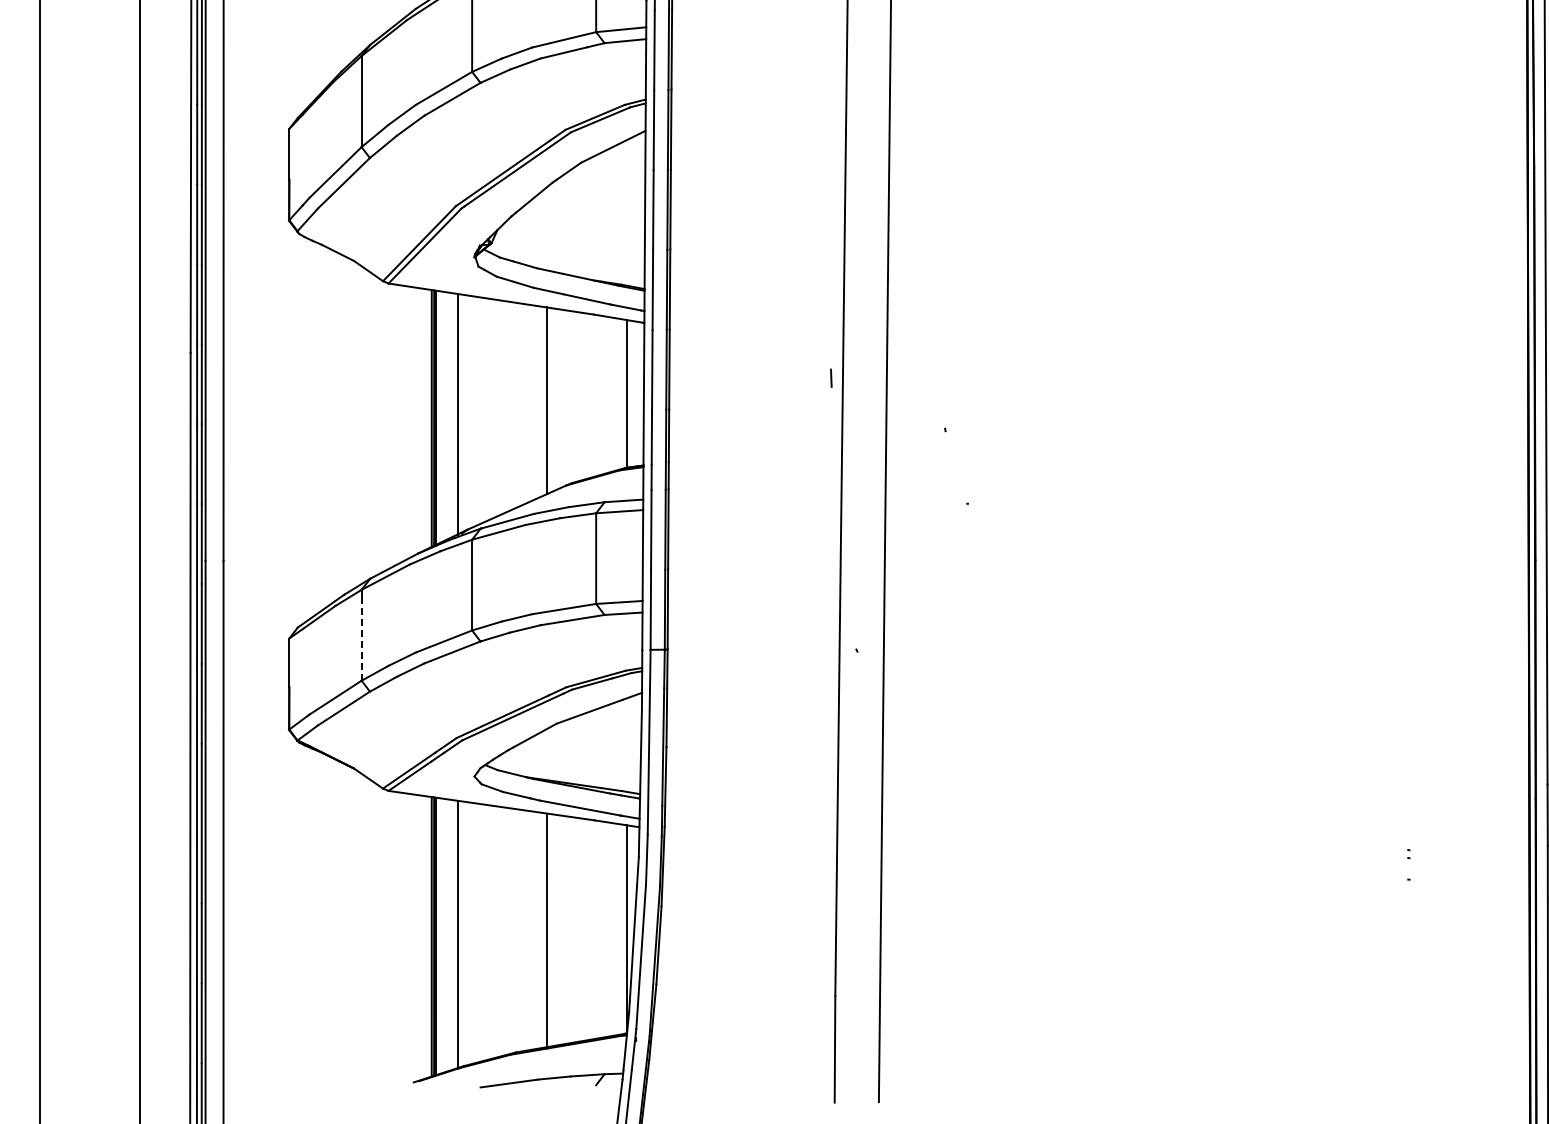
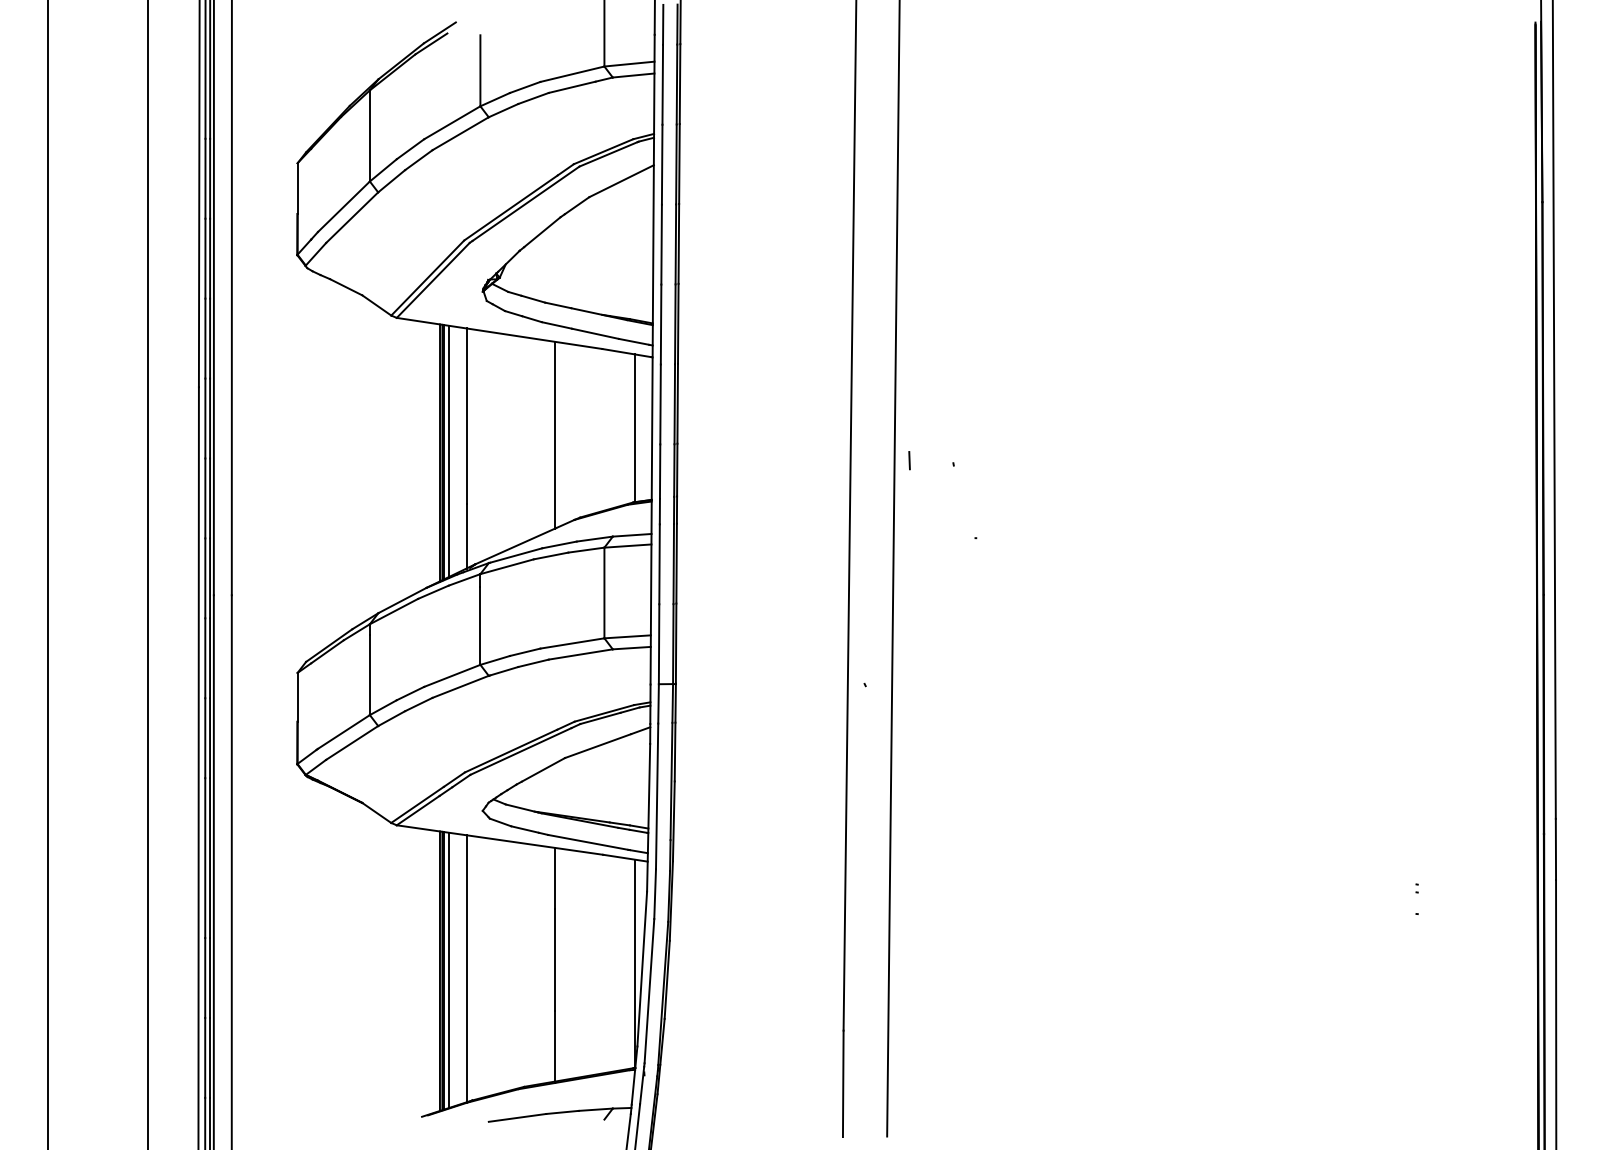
line: (831, 378) -> (909, 460), moved
line: (440, 417) -> (448, 451), added
line: (361, 641) -> (369, 675), dashed -> solid
line: (440, 936) -> (448, 970), added

